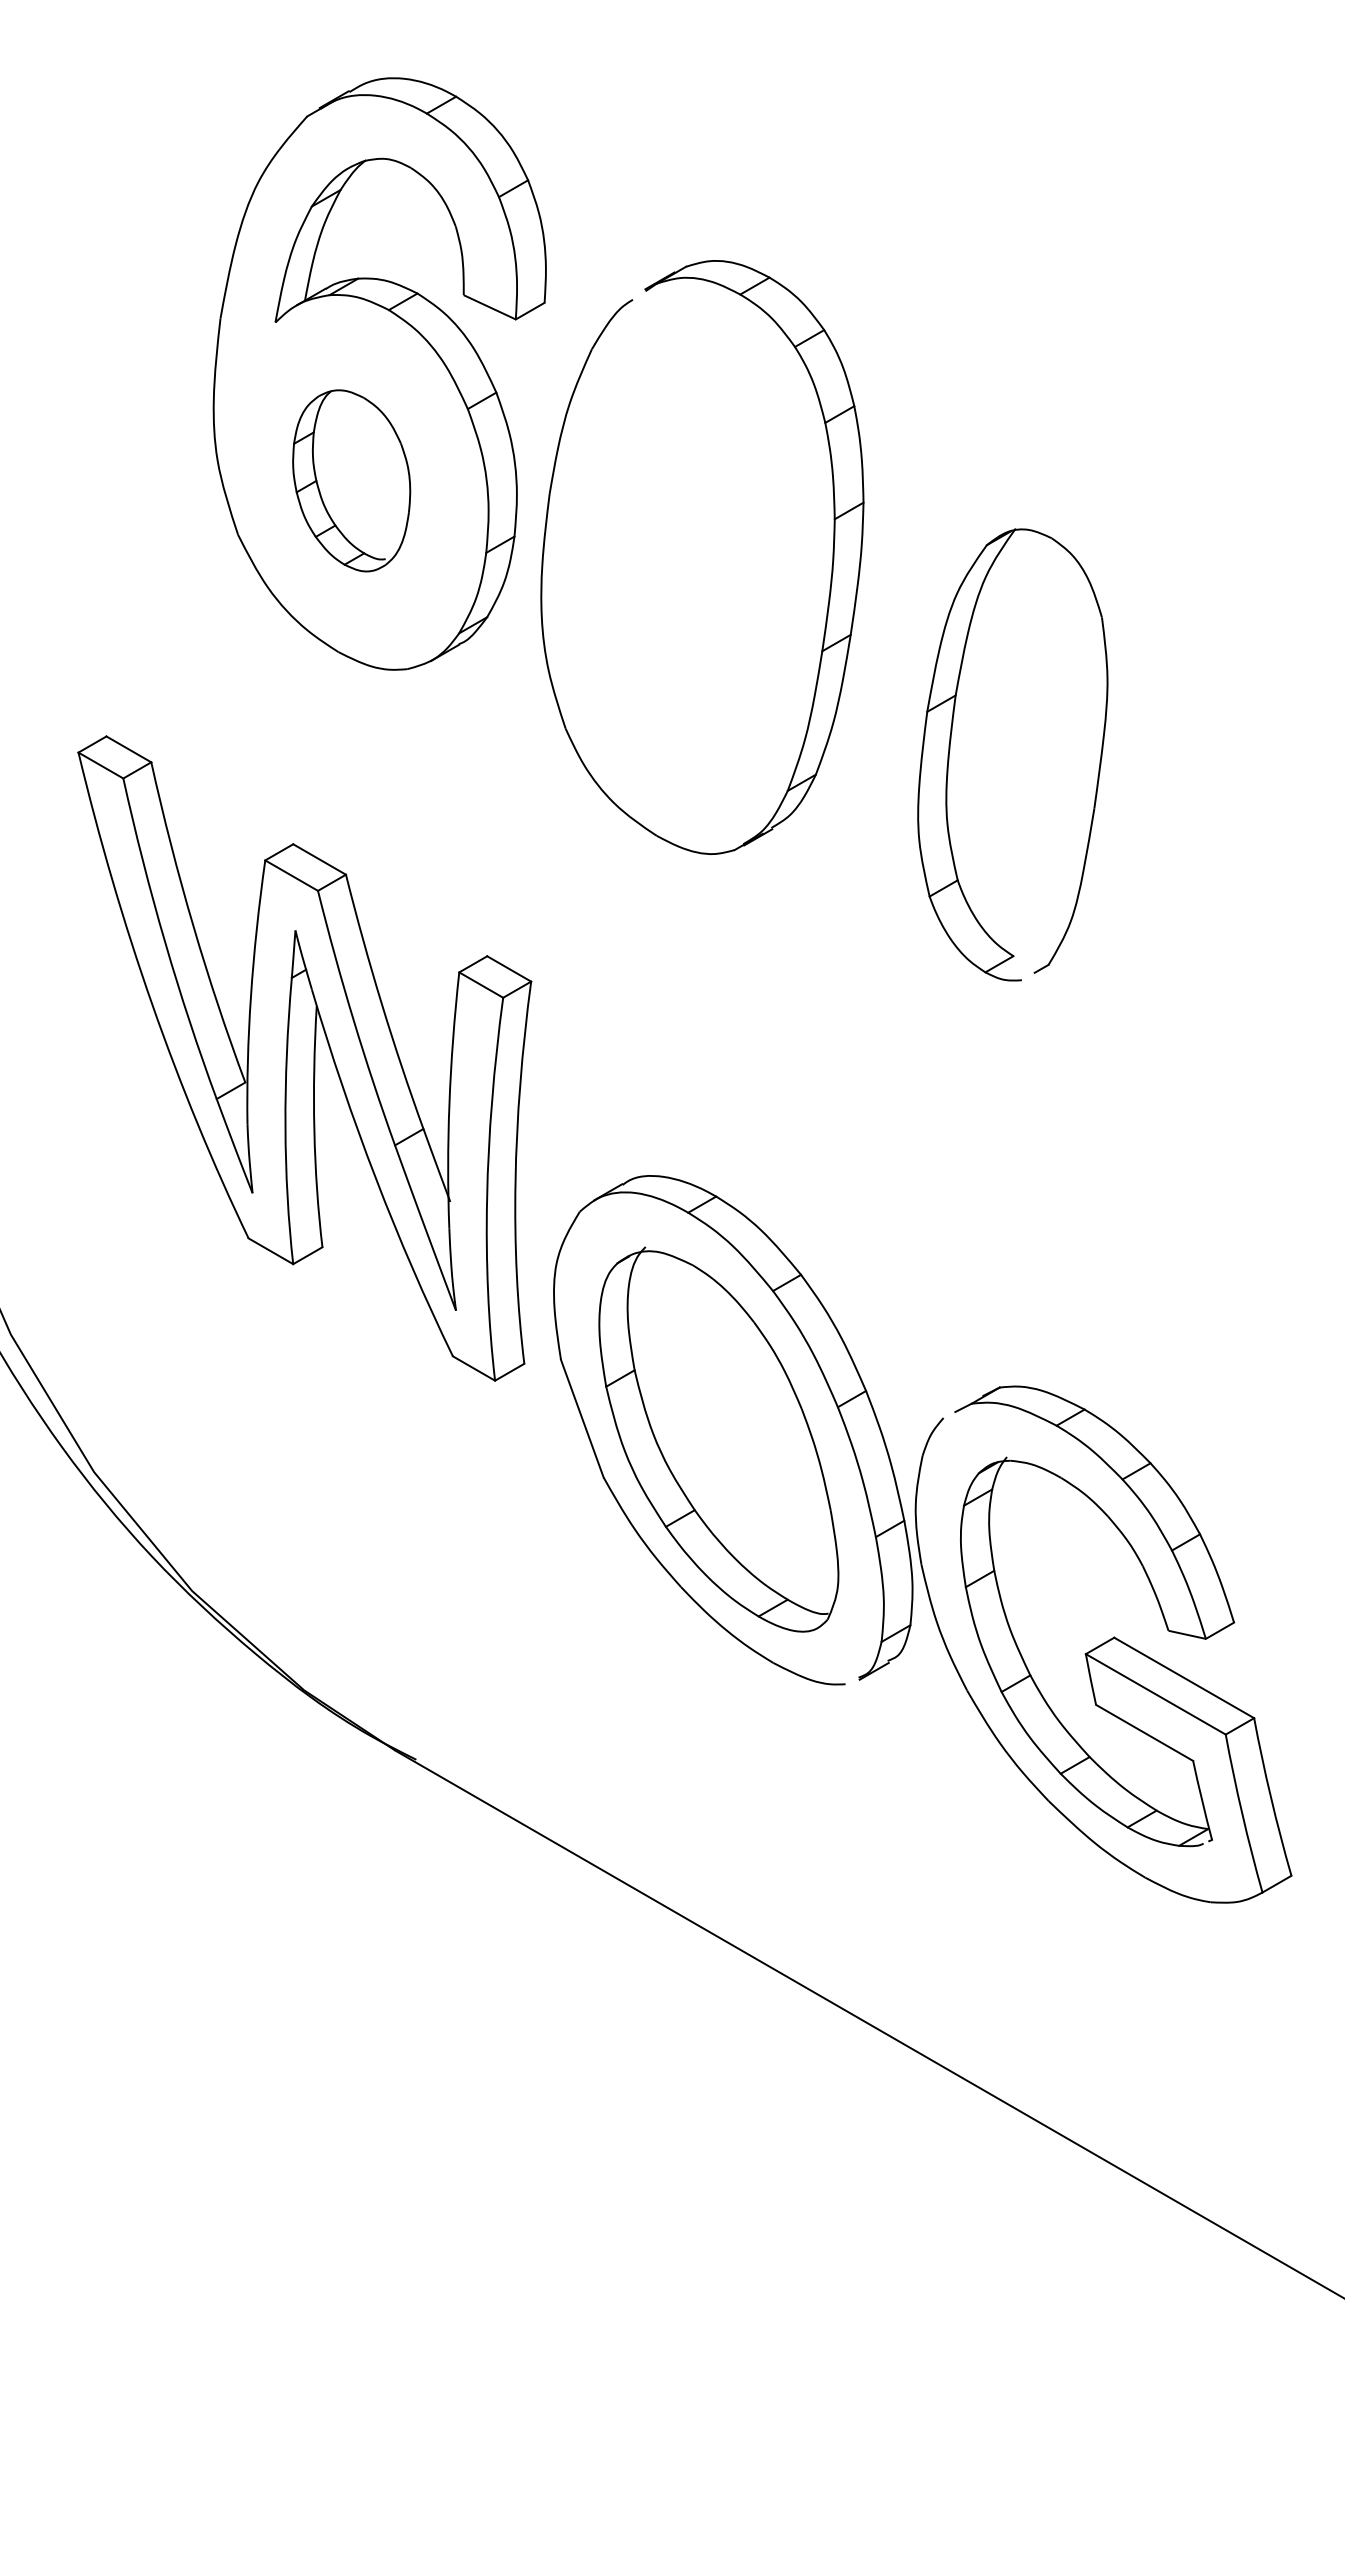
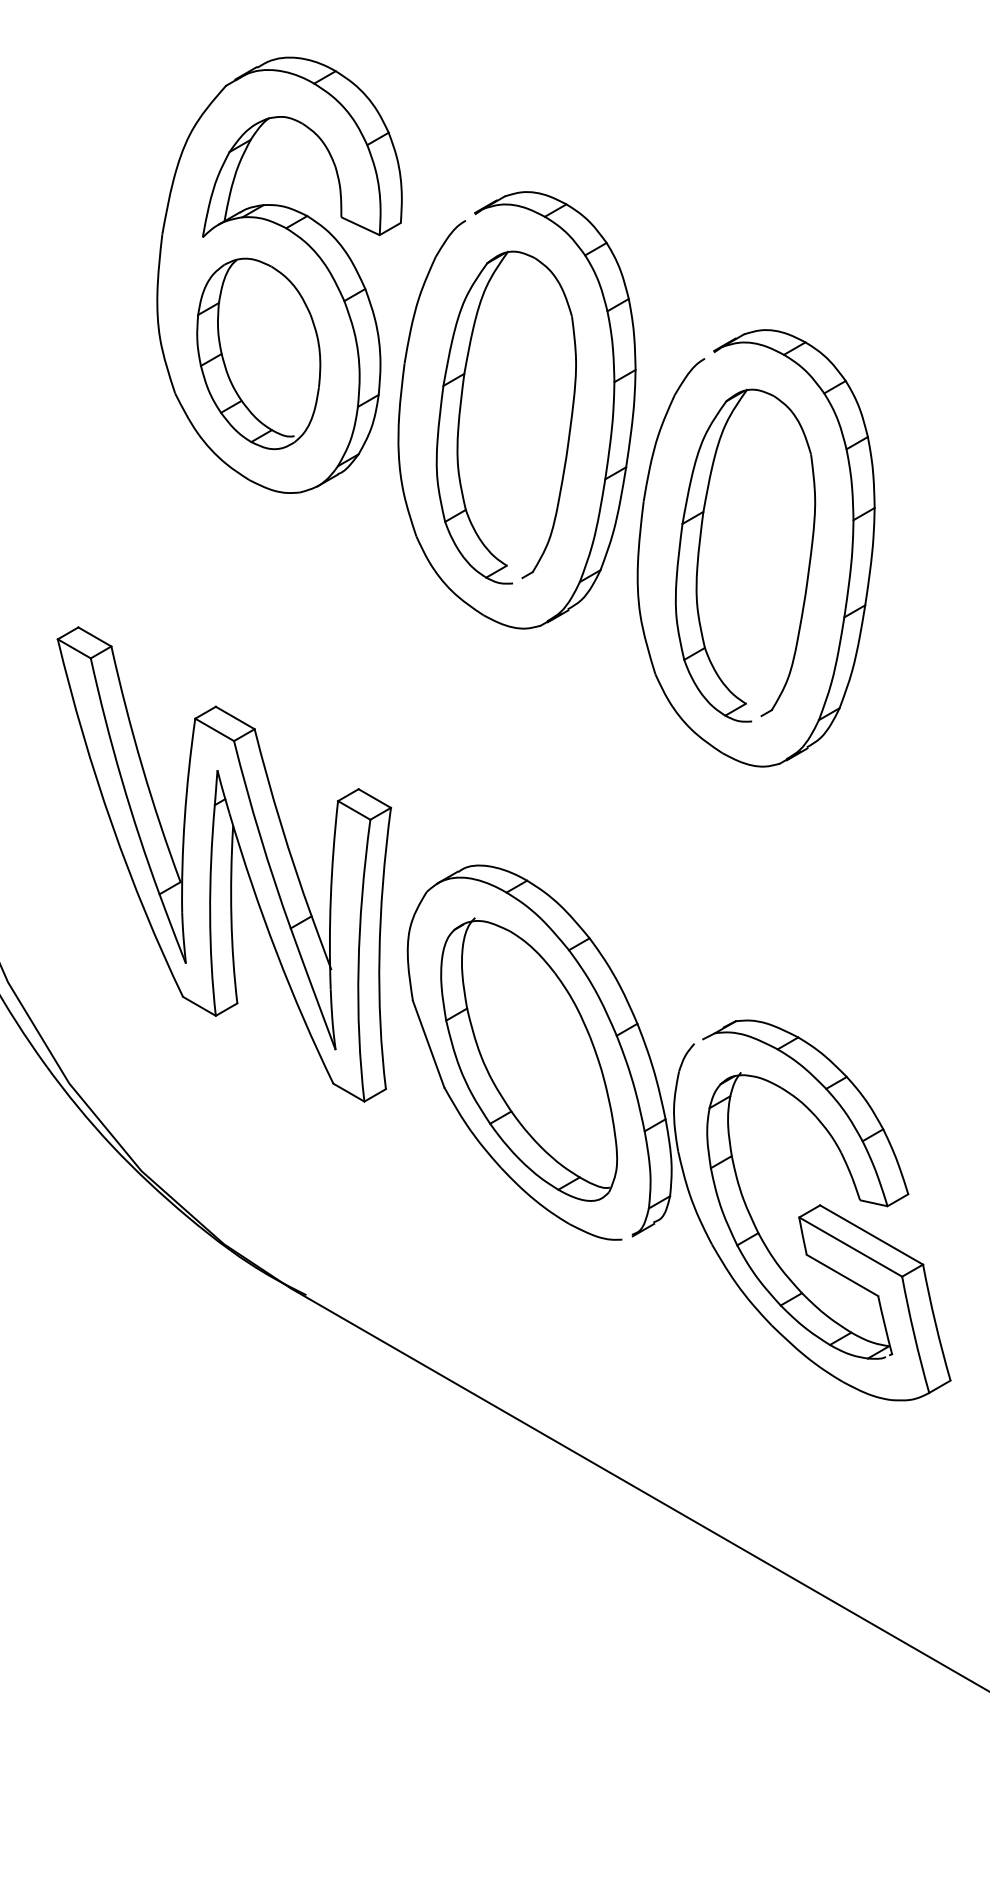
part: (351, 480) -> (258, 353), size x1.43
part: (625, 564) -> (460, 415), added
part: (1156, 751) -> (851, 553), added
part: (304, 1058) -> (224, 864), moved

